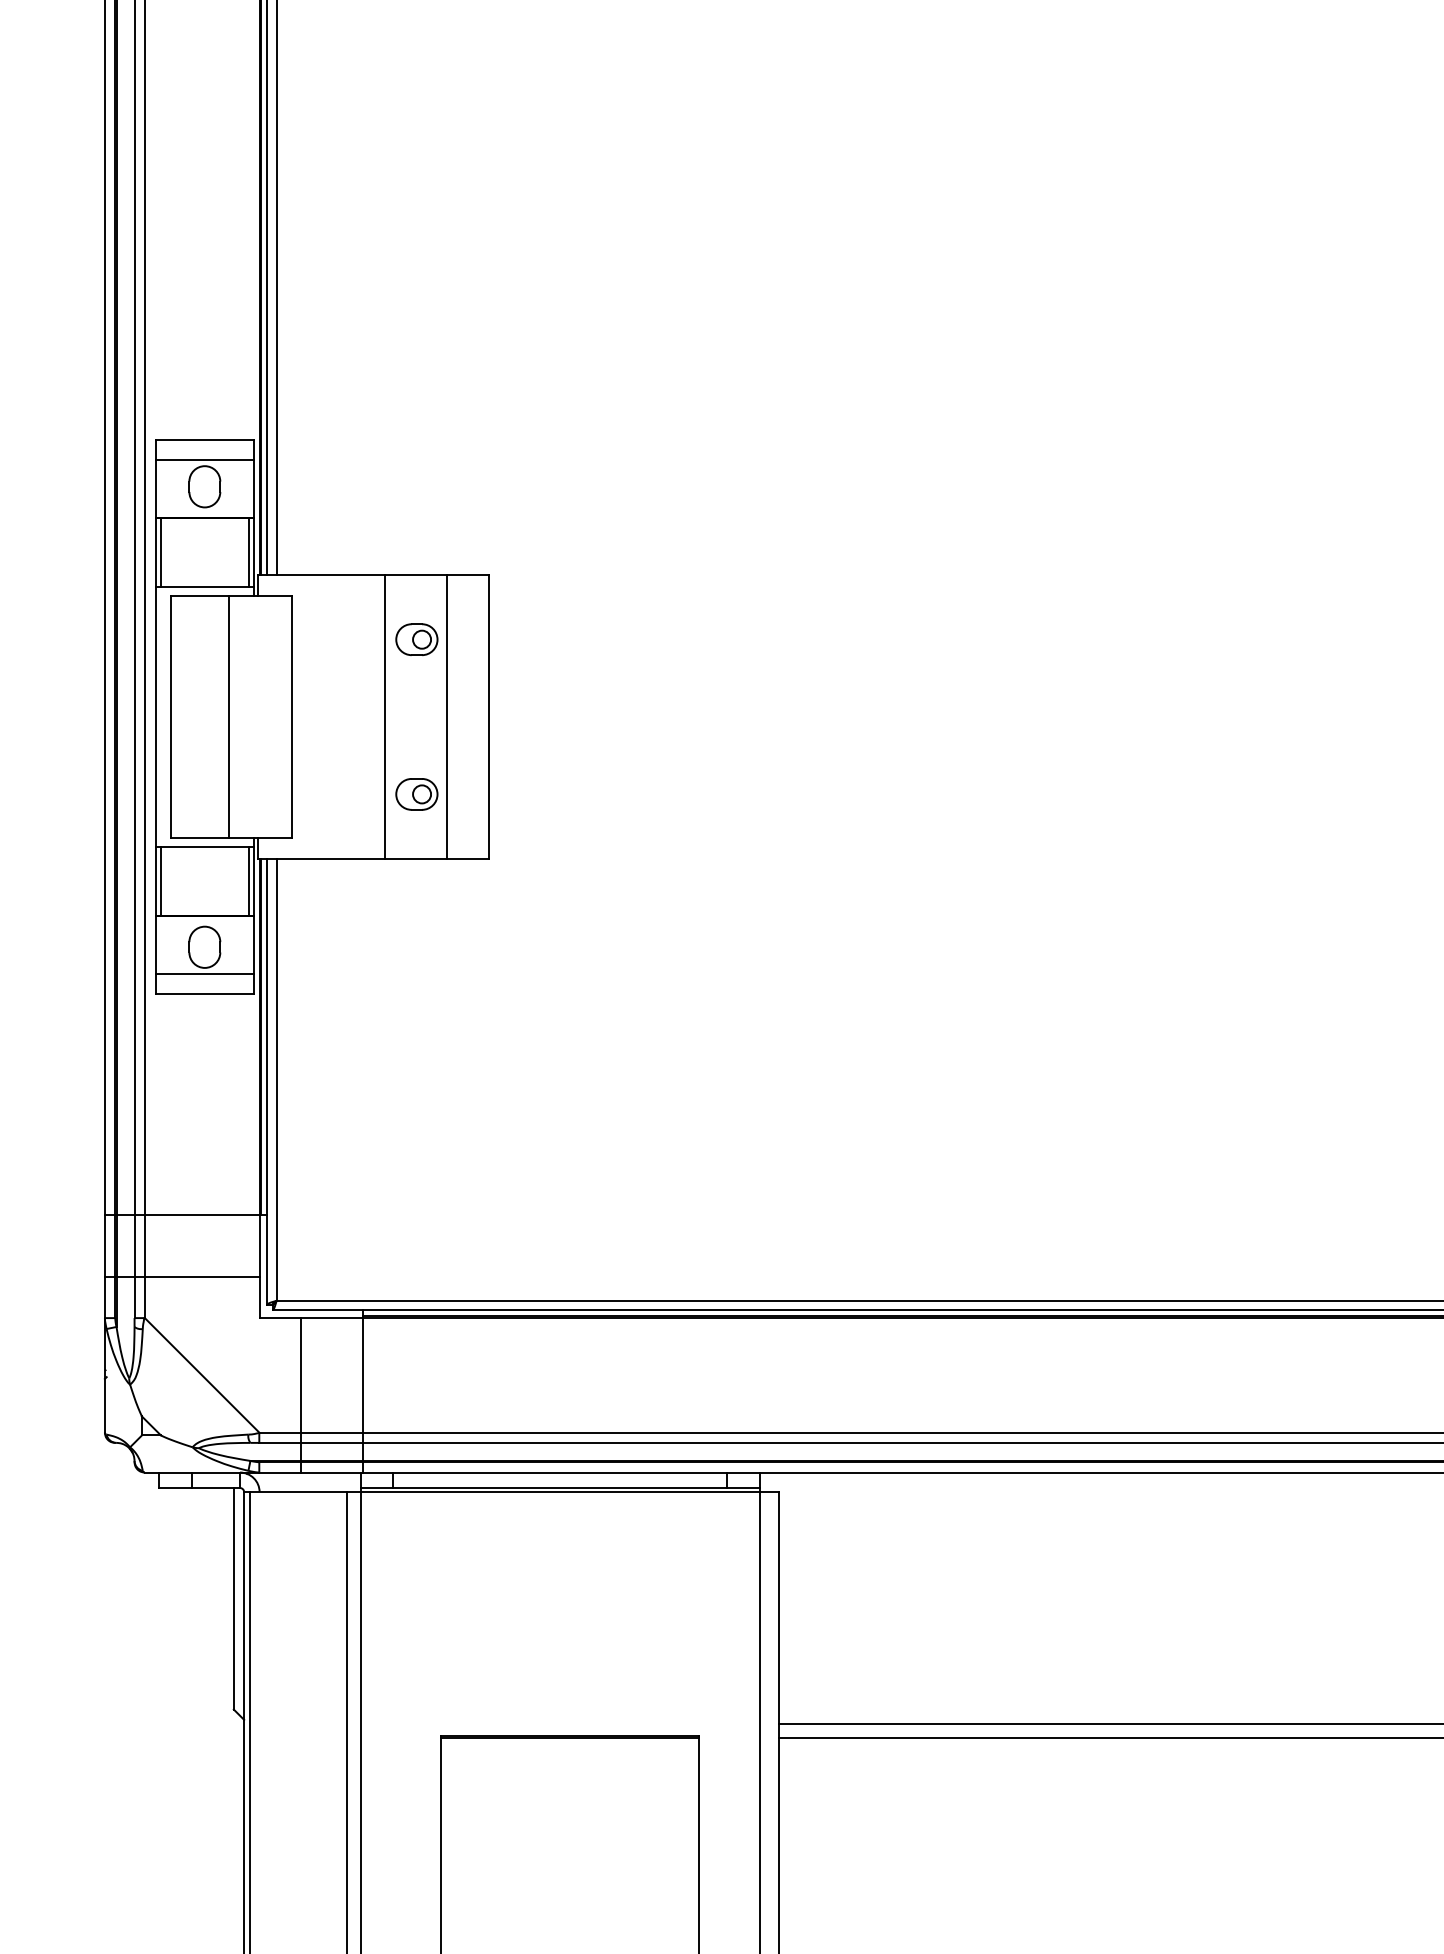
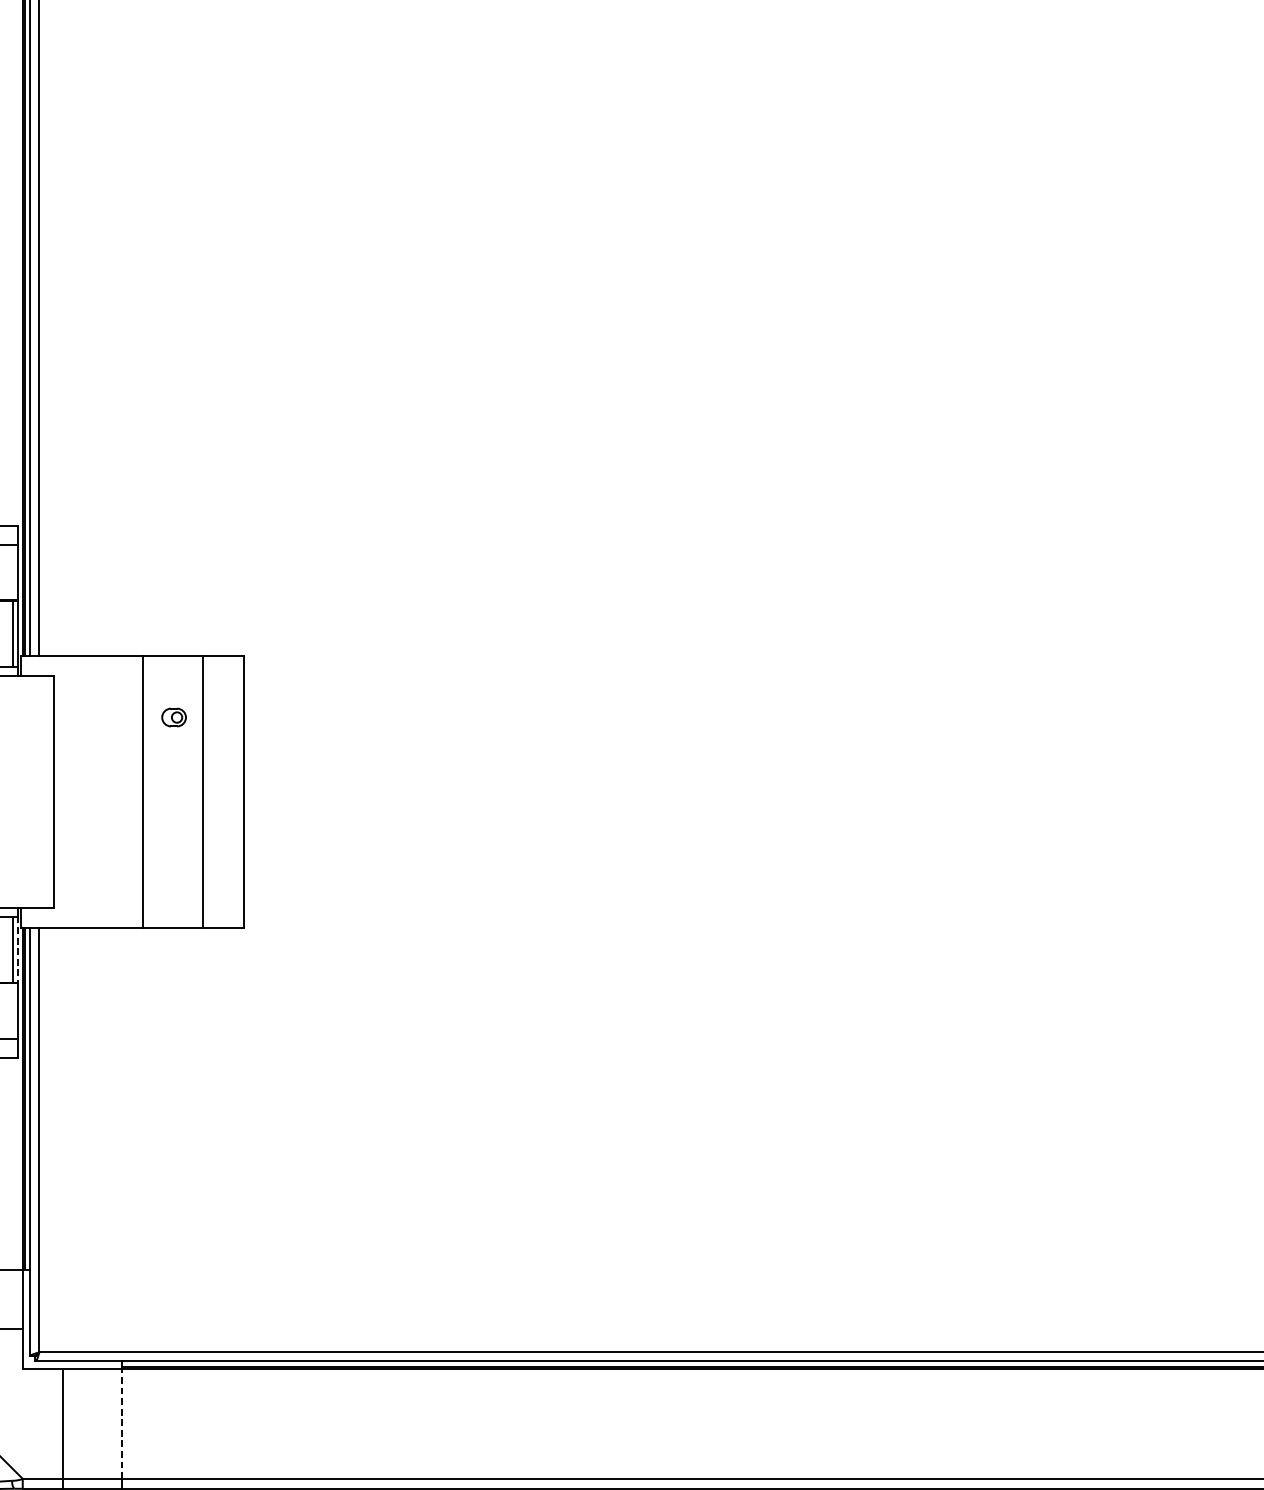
part: (416, 639) -> (173, 717), size x0.6
part: (416, 794) -> (173, 866), removed
line: (253, 881) -> (17, 949), solid -> dashed
line: (362, 1374) -> (121, 1423), solid -> dashed

